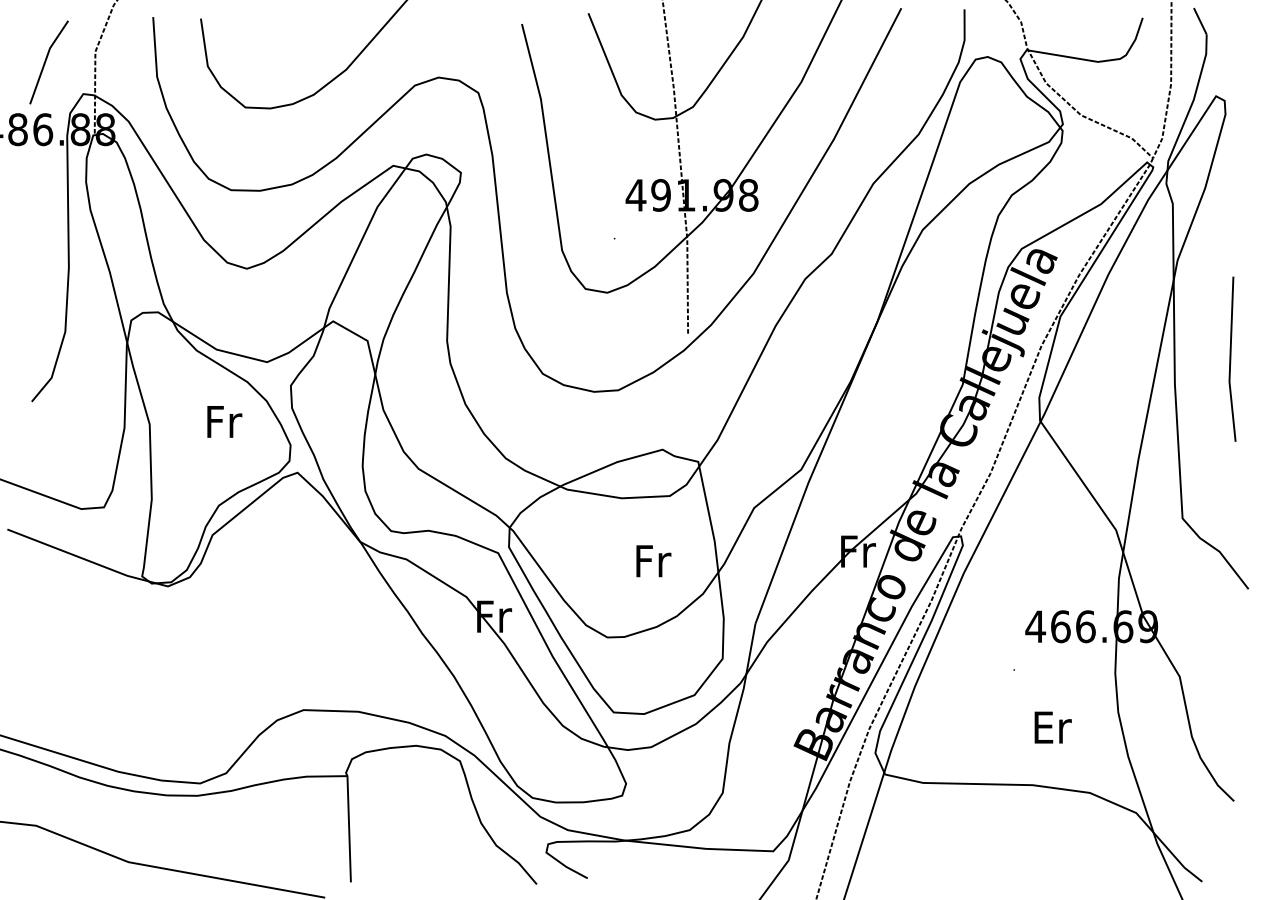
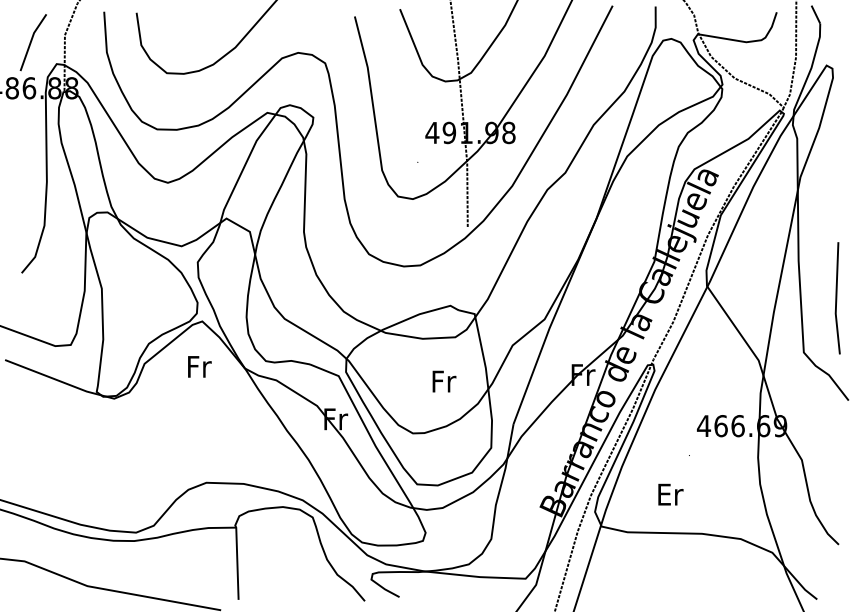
line: (1232, 359) -> (837, 298), moved
text: (224, 421) -> (199, 366), moved
text: (1052, 727) -> (670, 494), moved

